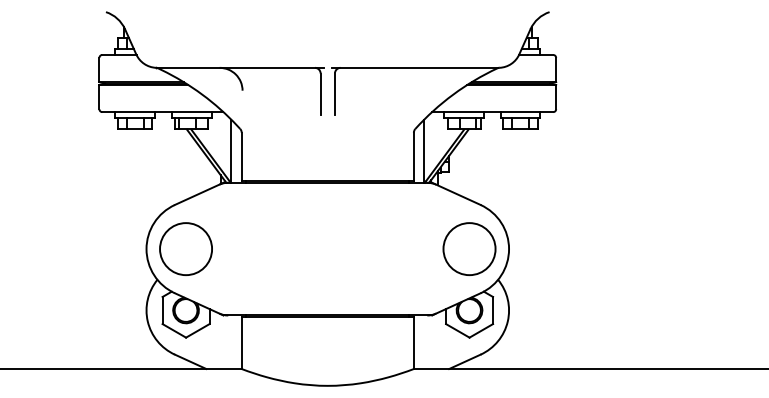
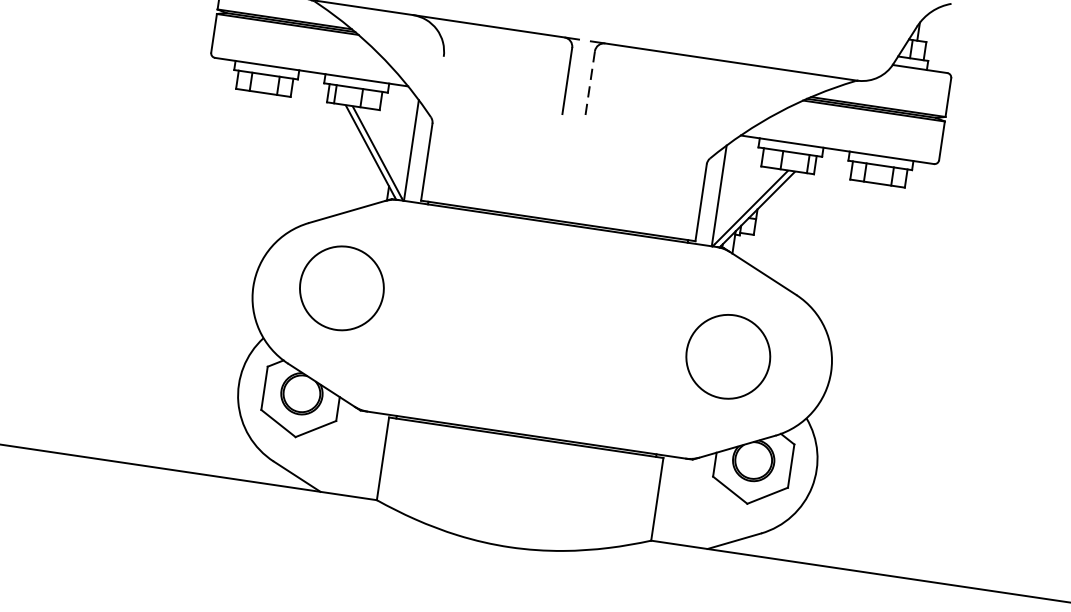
line: (334, 94) -> (589, 84), solid -> dashed
circle: (185, 248) -> (341, 287), moved
circle: (469, 248) -> (728, 355), moved

